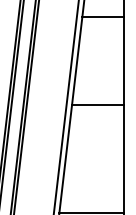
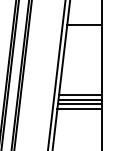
line: (97, 99) -> (80, 95), added
line: (97, 110) -> (80, 104), added
line: (96, 115) -> (79, 108), added

